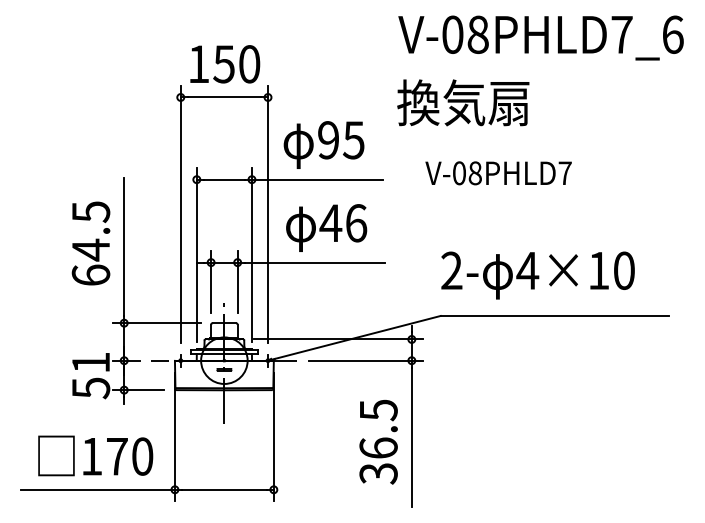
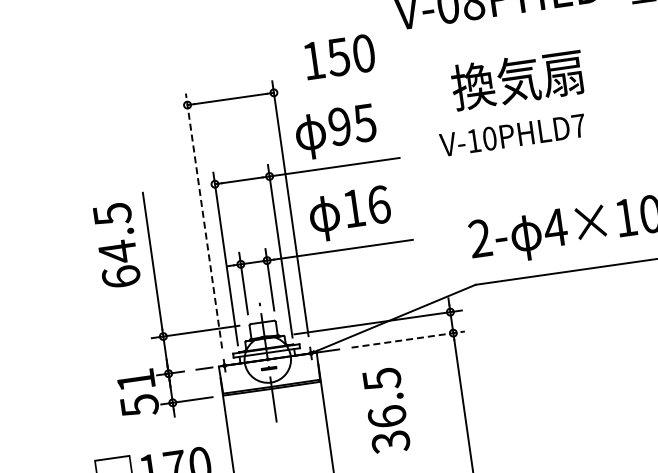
text: (225, 64) -> (340, 57), moved
text: (463, 102) -> (517, 79), moved
text: (467, 173) -> (482, 139), V-08PHLD7 -> V-10PHLD7
line: (180, 214) -> (203, 221), solid -> dashed
text: (330, 222) -> (353, 207), 46 -> 16
text: (90, 243) -> (116, 245), moved
line: (366, 360) -> (408, 339), solid -> dashed
text: (378, 442) -> (386, 411), moved

